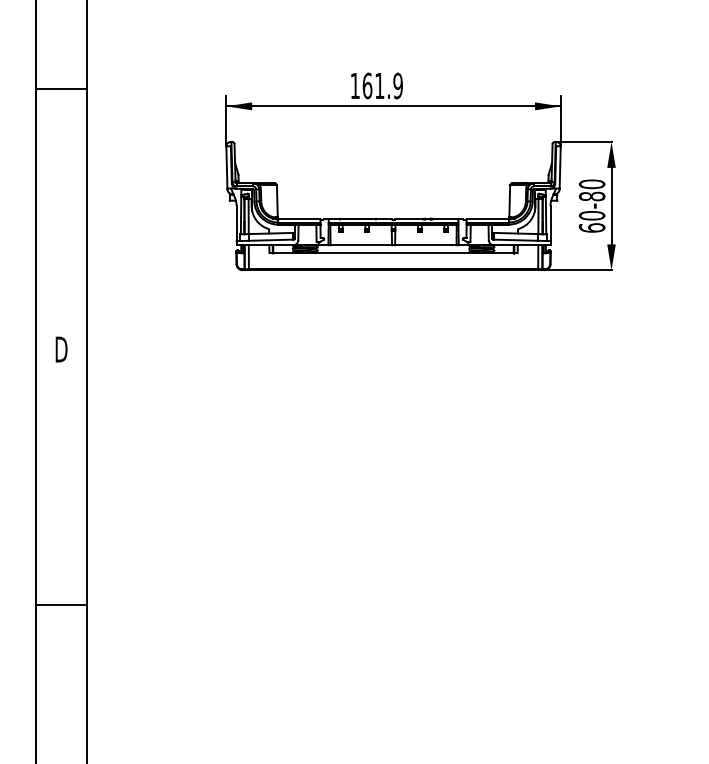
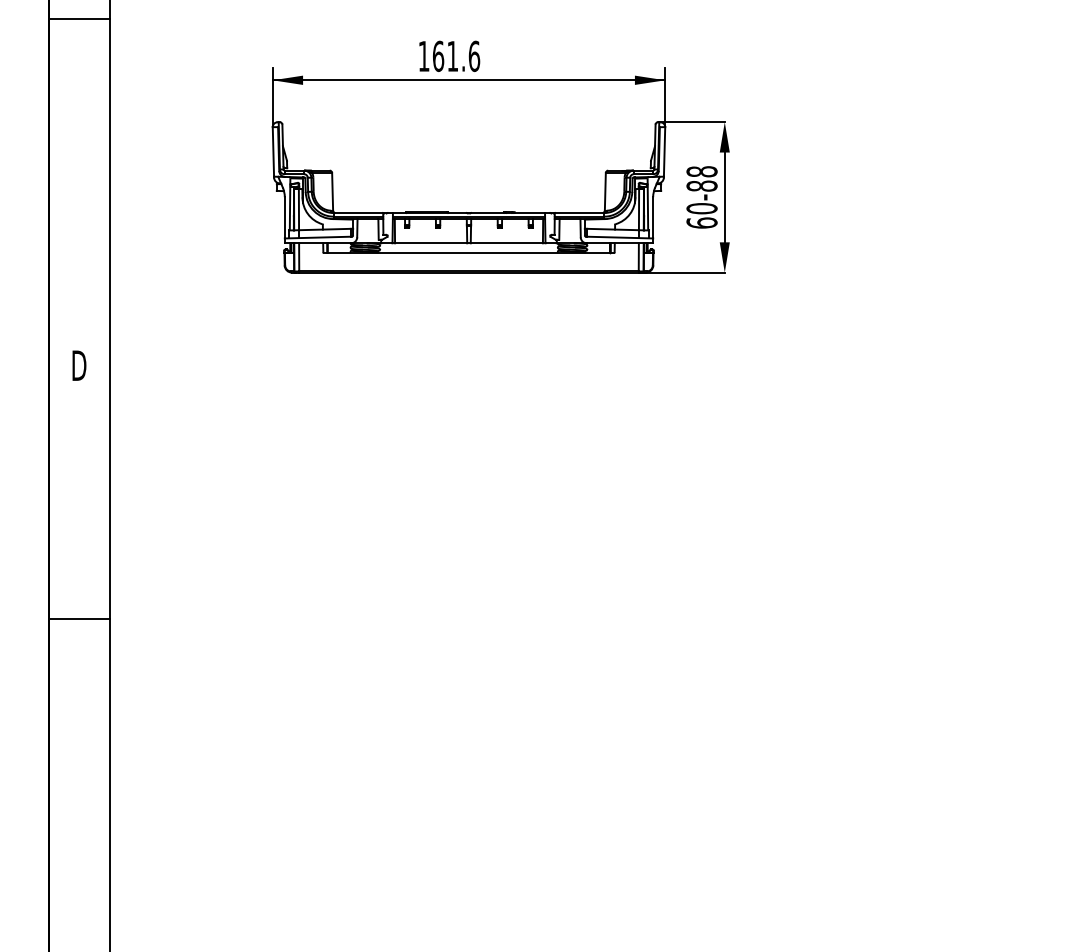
text: (398, 86) -> (474, 56), 161.9 -> 161.6
line: (61, 88) -> (79, 19), moved
text: (592, 184) -> (702, 171), 60-80 -> 60-88
line: (61, 605) -> (79, 619), moved

